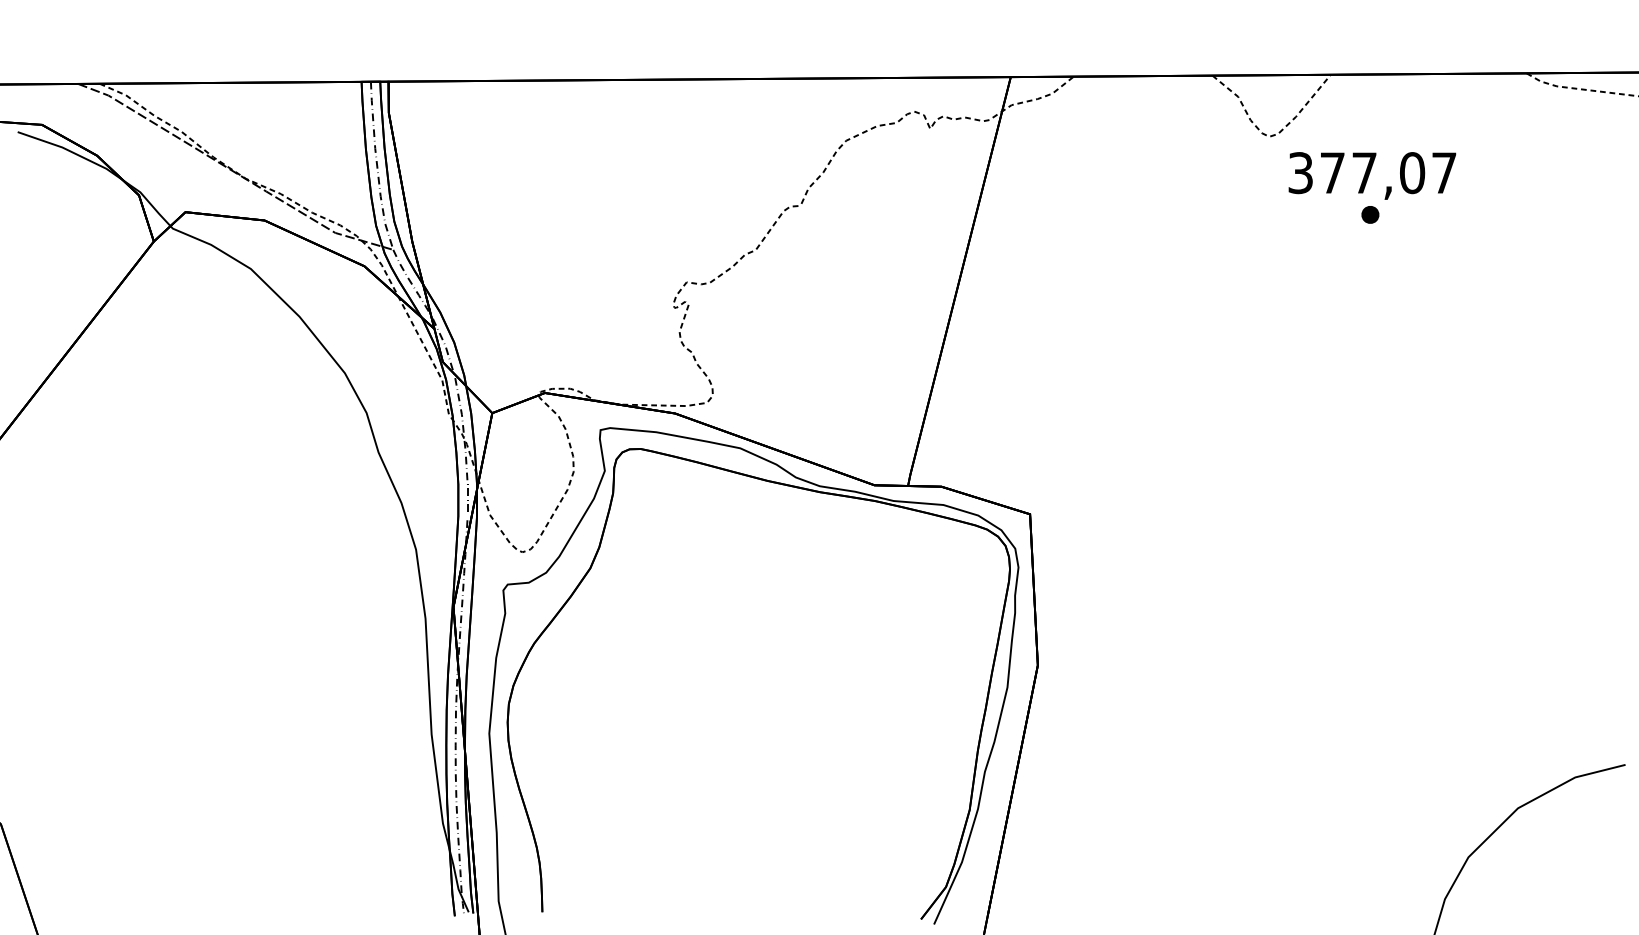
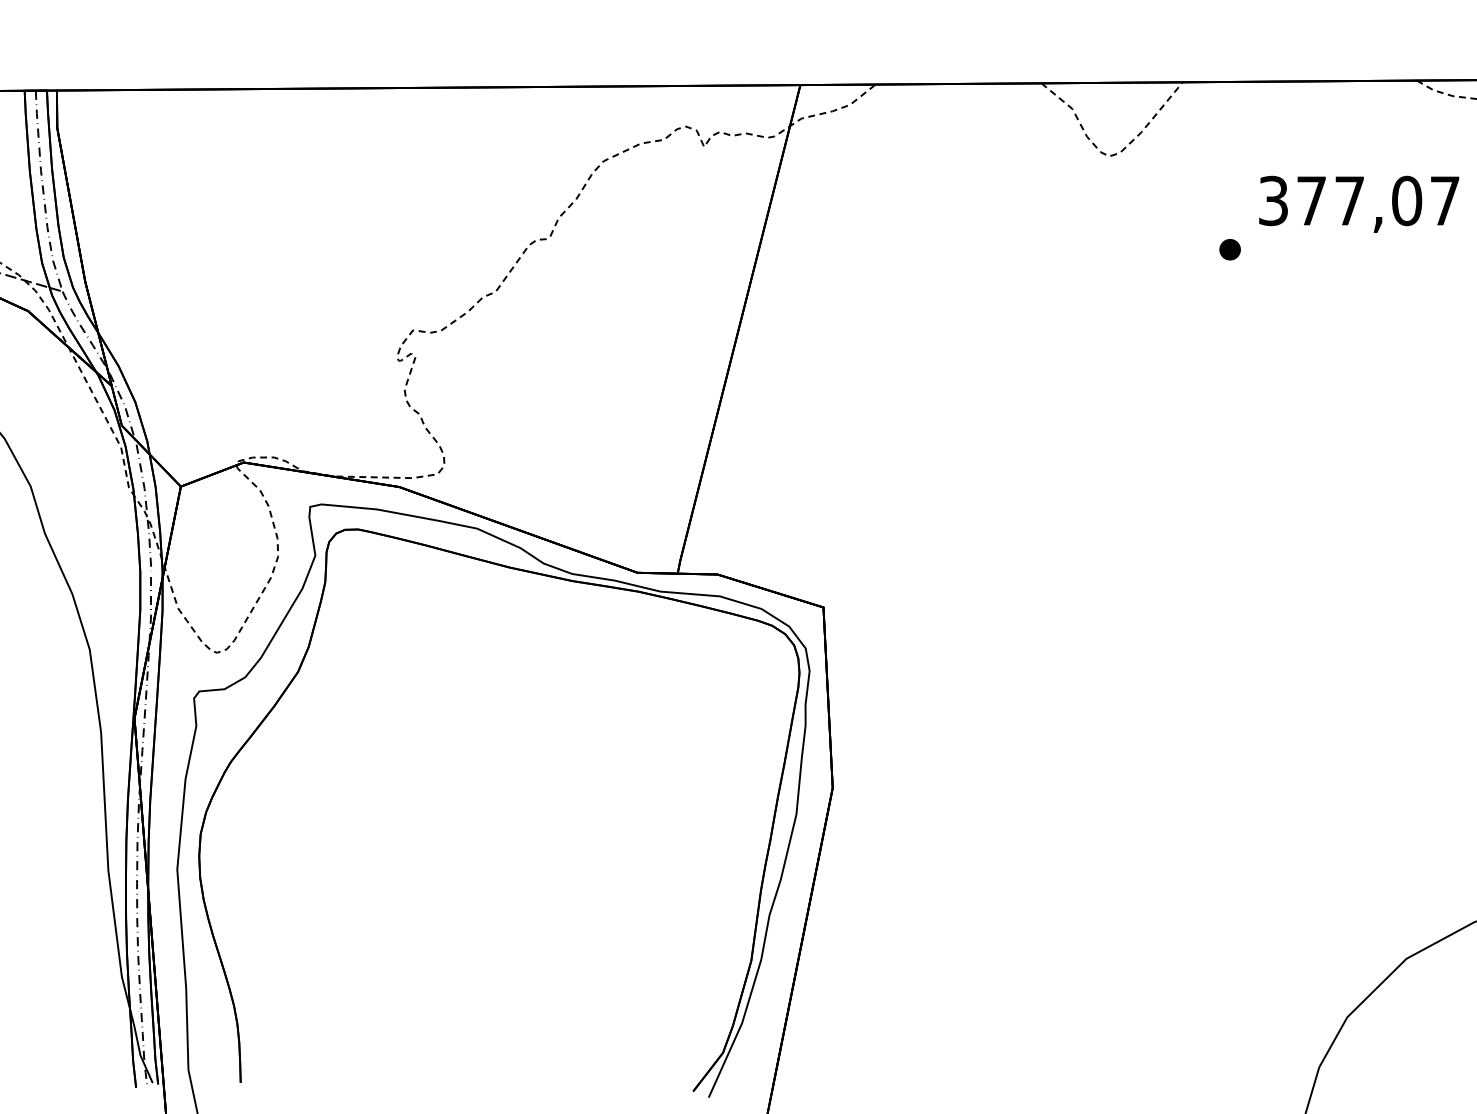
text: (1372, 175) -> (1359, 203), moved

